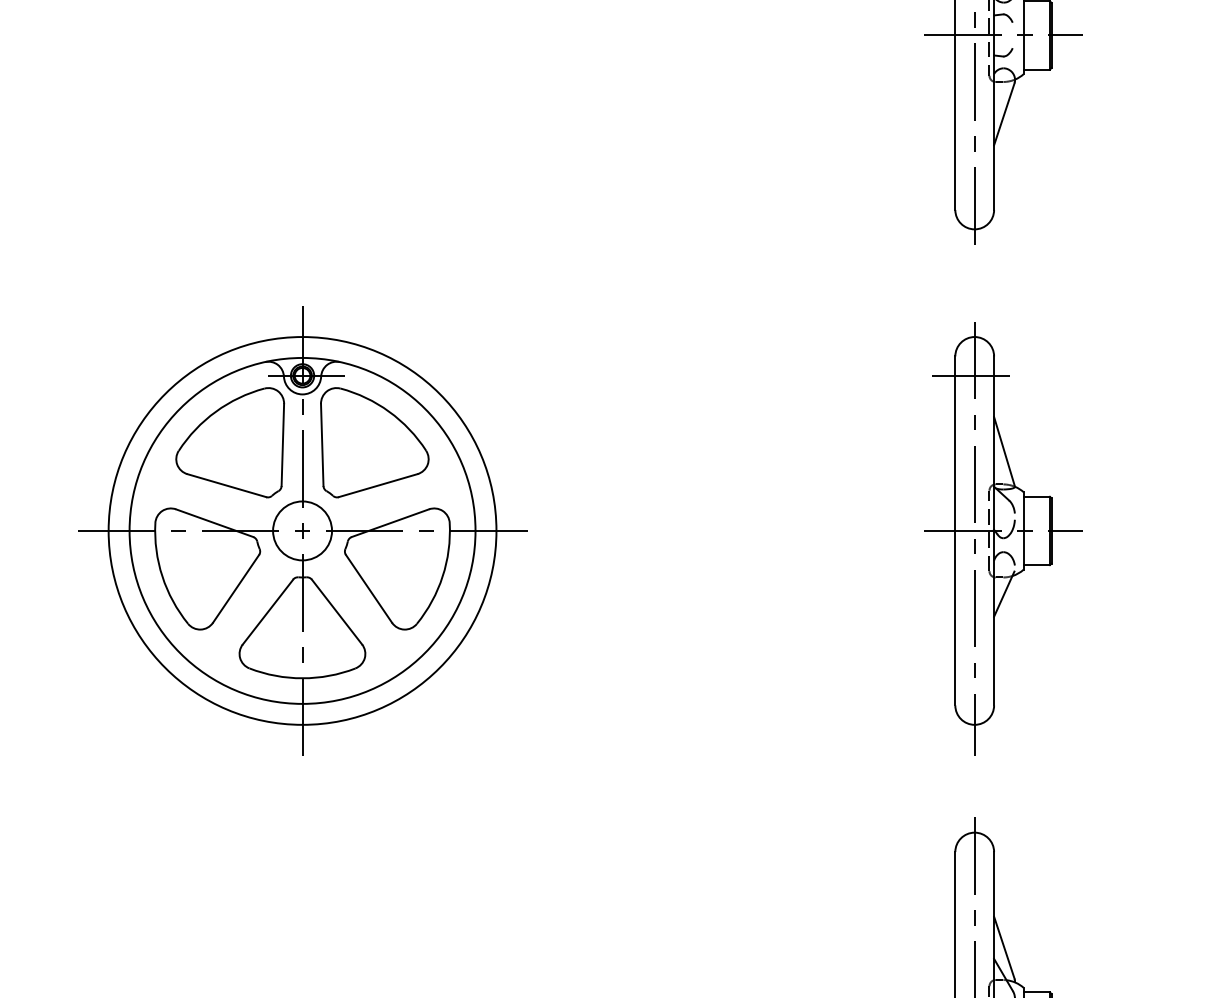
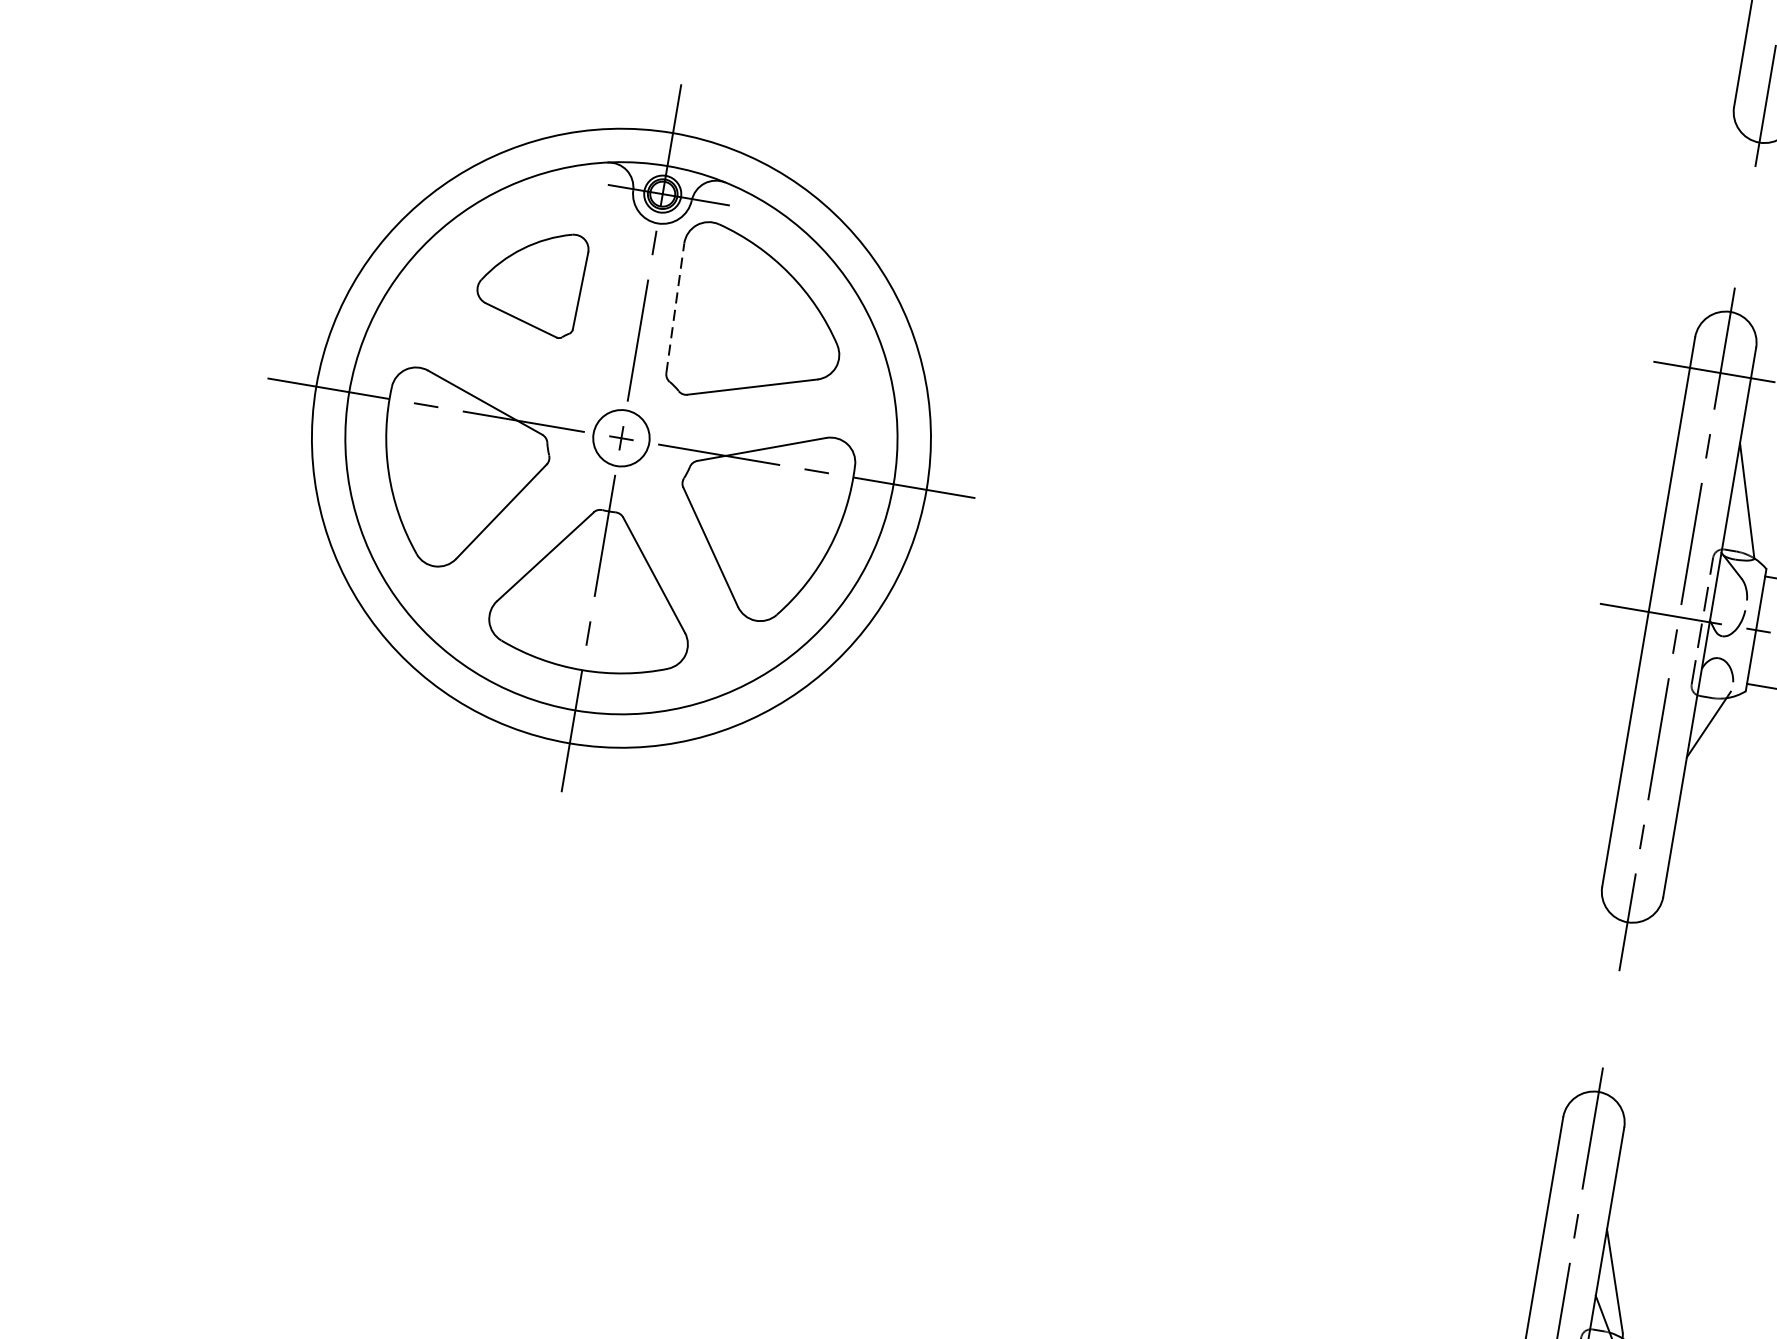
part: (230, 442) -> (531, 279), size x0.6
line: (322, 445) -> (675, 309), solid -> dashed
circle: (302, 530) -> (621, 437), size x0.6

